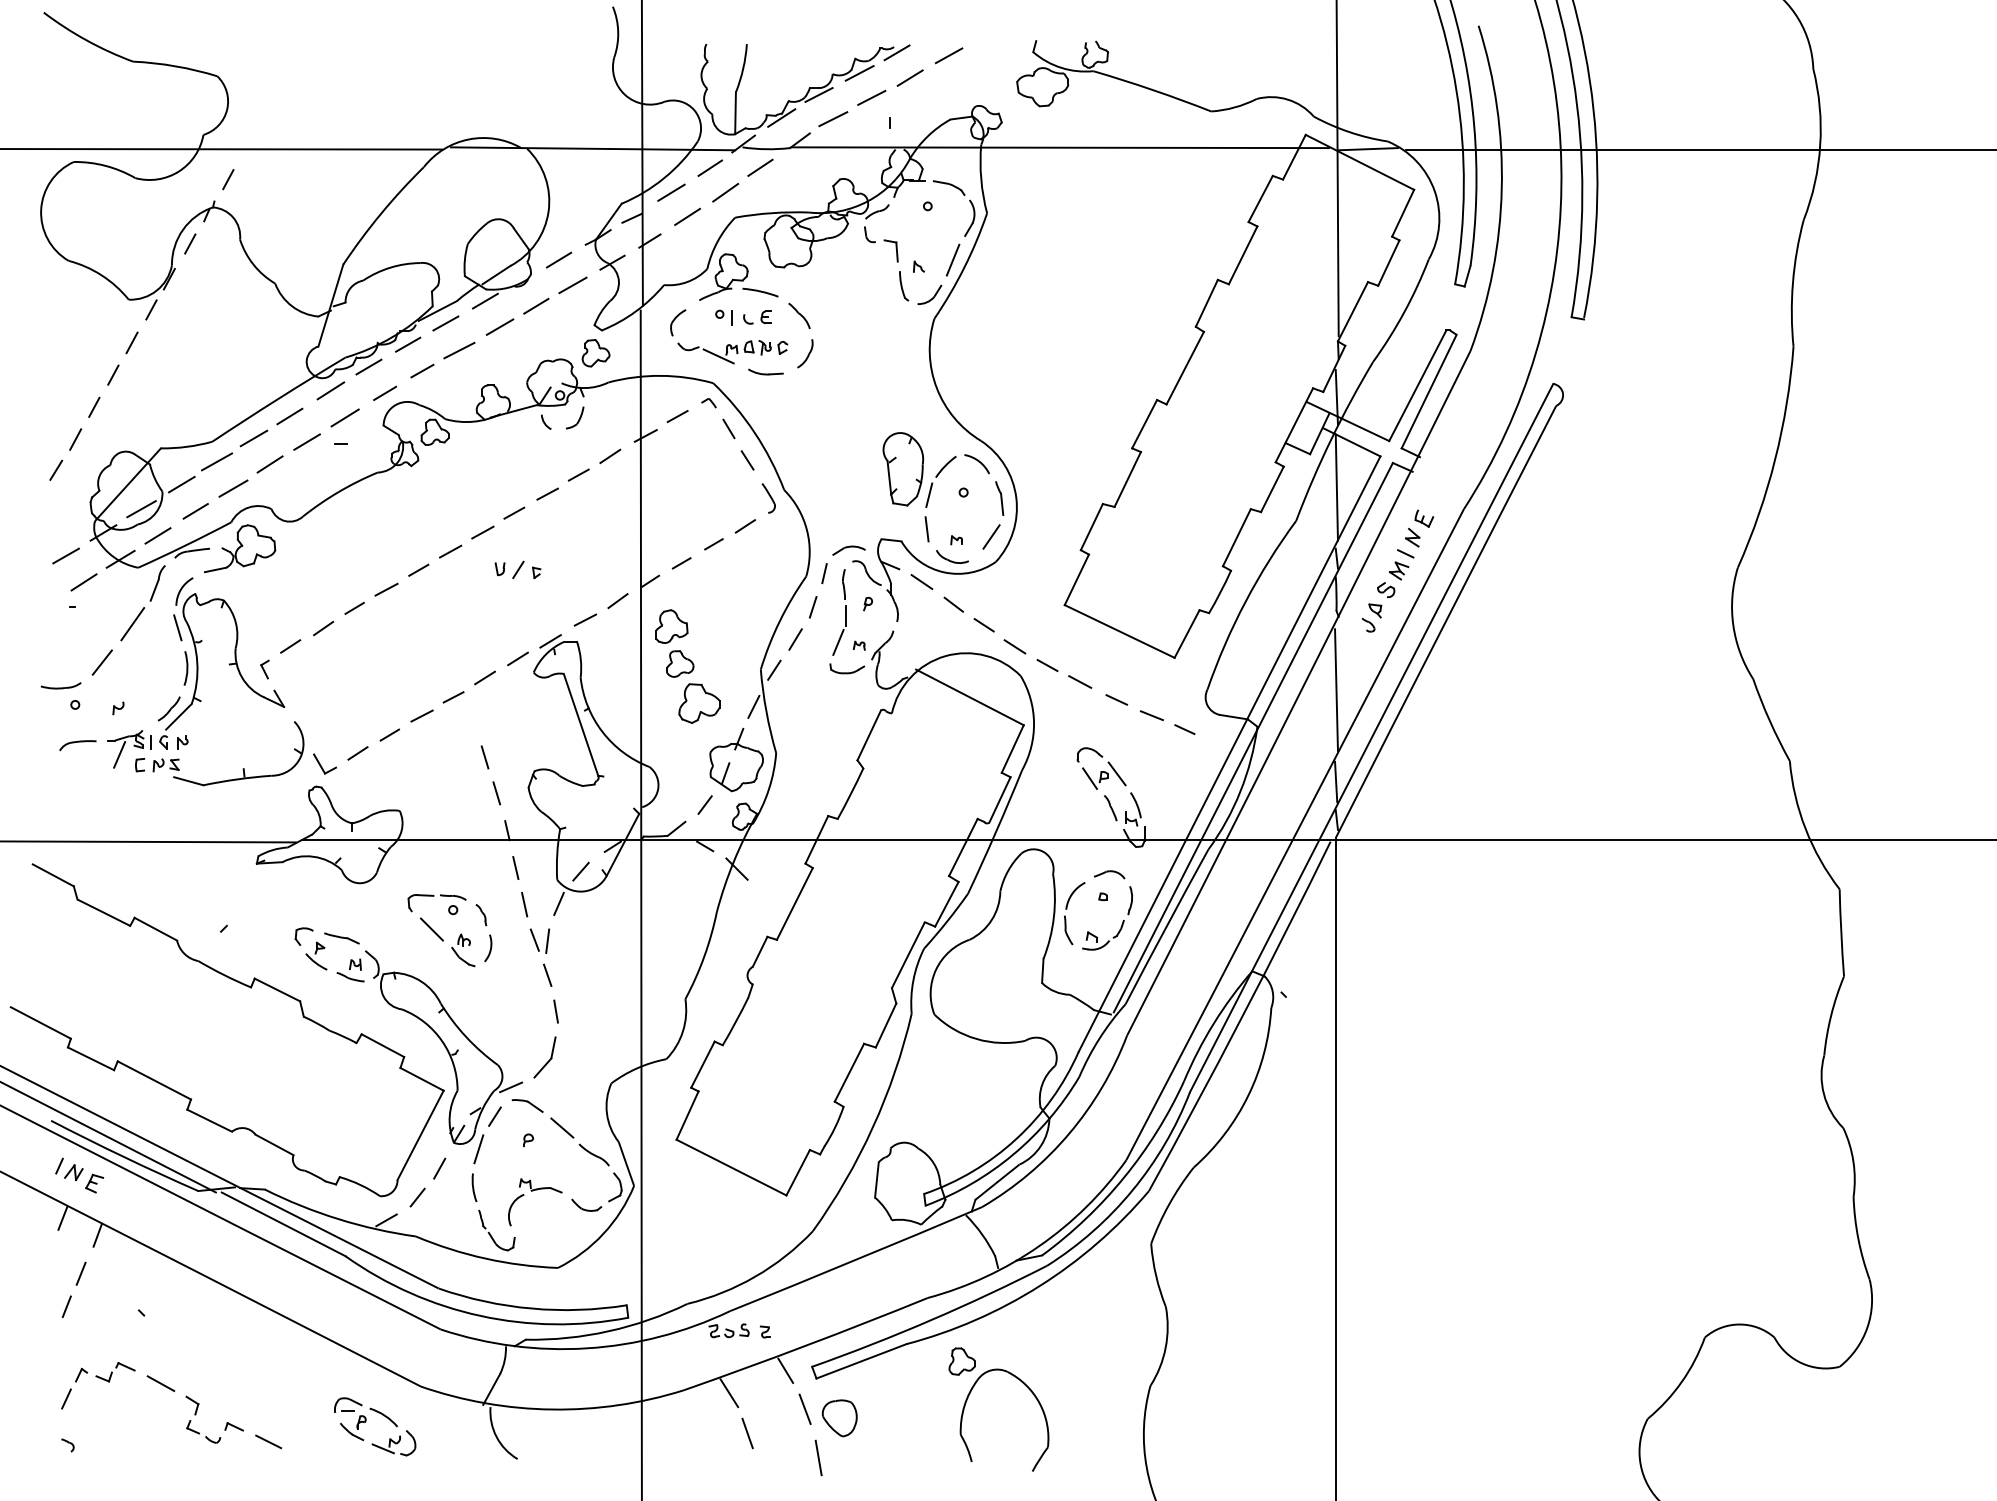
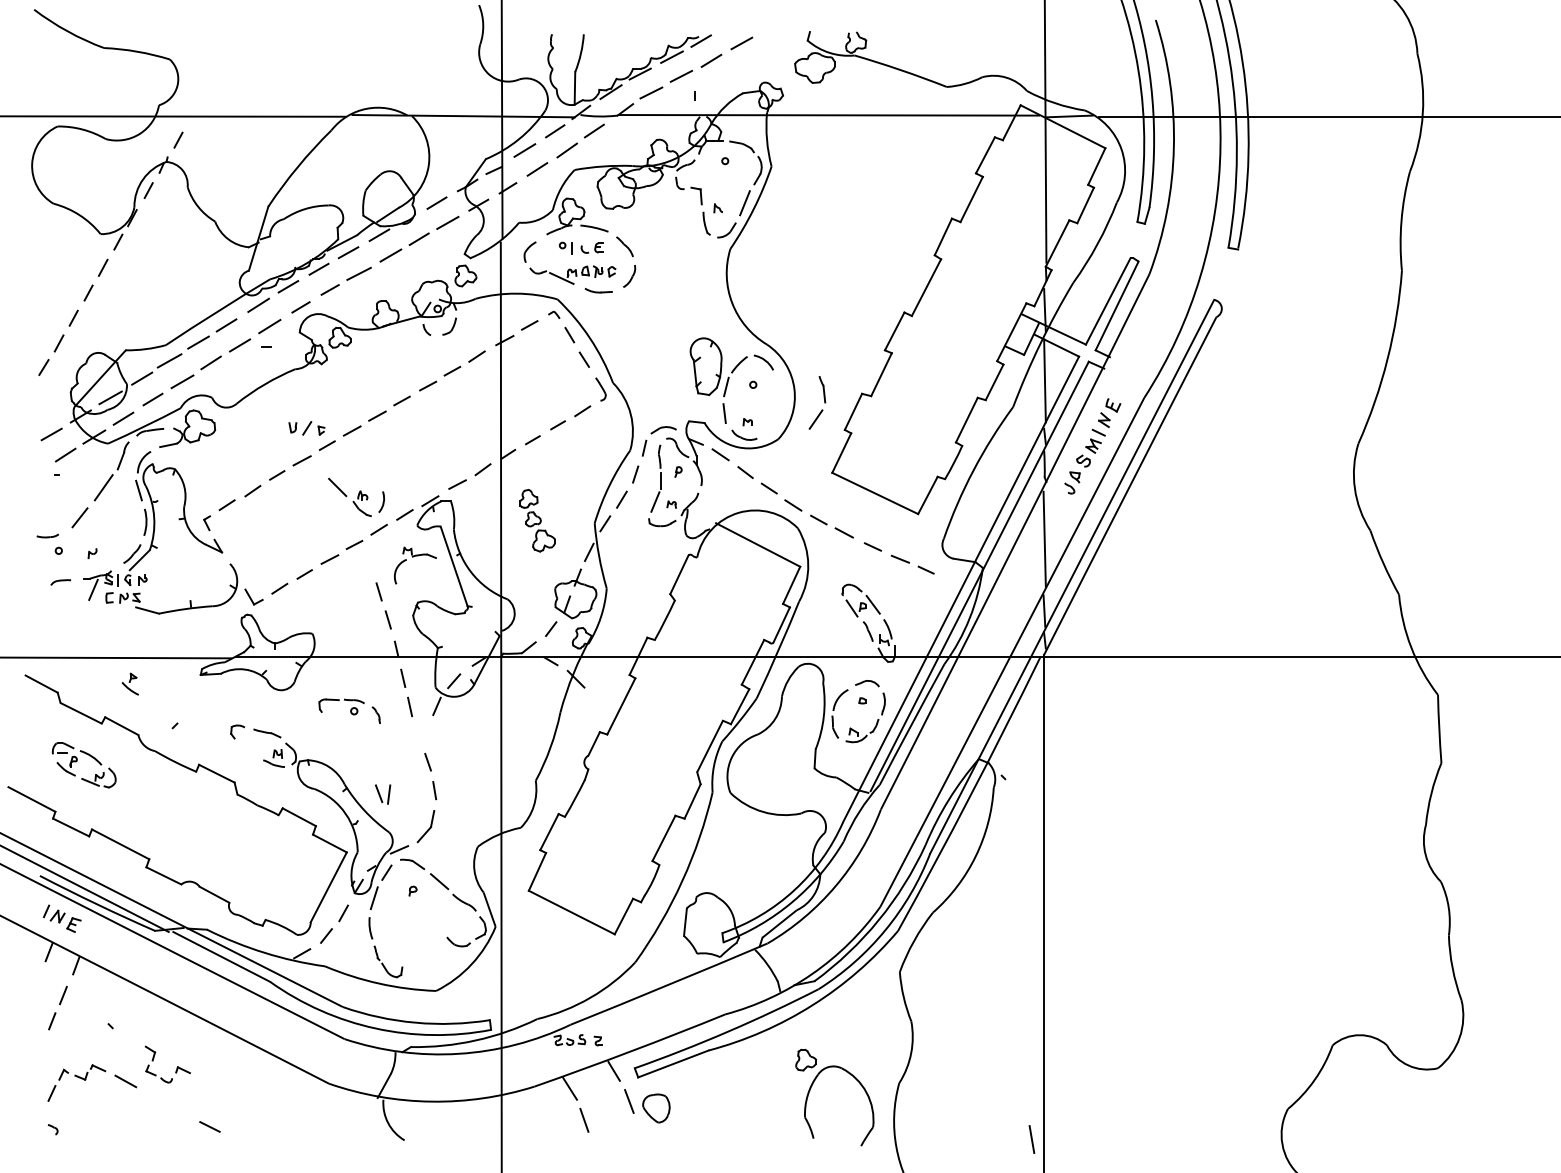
part: (1002, 515) -> (824, 402), moved
part: (517, 570) -> (306, 428), moved
part: (687, 666) -> (537, 520), size x0.7
part: (60, 685) -> (47, 535), size x0.7
part: (77, 745) -> (60, 582), size x0.7
part: (540, 941) -> (383, 794), moved
part: (456, 942) -> (356, 497), moved
part: (315, 955) -> (129, 683), moved
part: (532, 1191) -> (413, 557), moved
part: (970, 1395) -> (812, 1086), moved
part: (366, 1422) -> (77, 761), moved
part: (225, 1423) -> (176, 1067), moved
line: (818, 1457) -> (1031, 1139), moved

